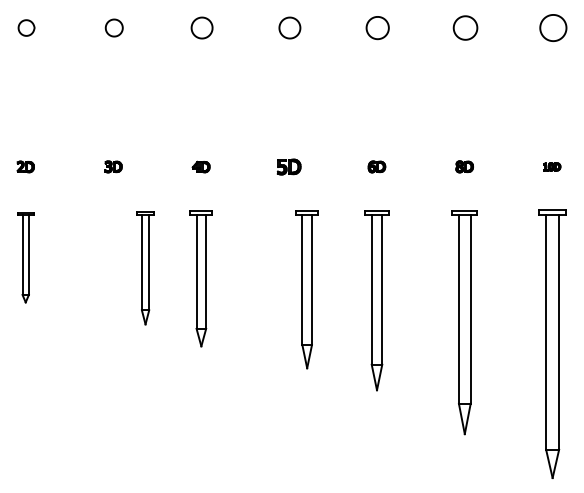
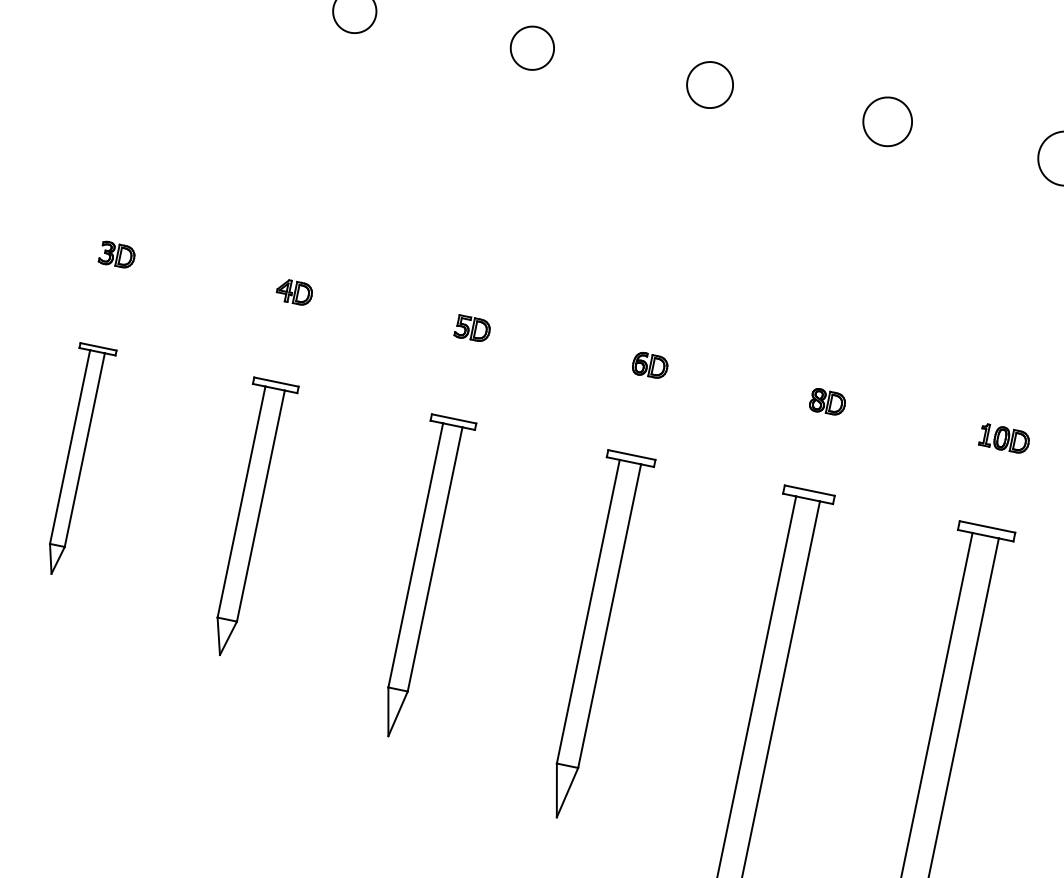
part: (289, 166) -> (473, 328), size x0.71
part: (551, 166) -> (1003, 437), size x1.43
part: (145, 268) -> (74, 460), moved
part: (306, 289) -> (420, 576), moved

